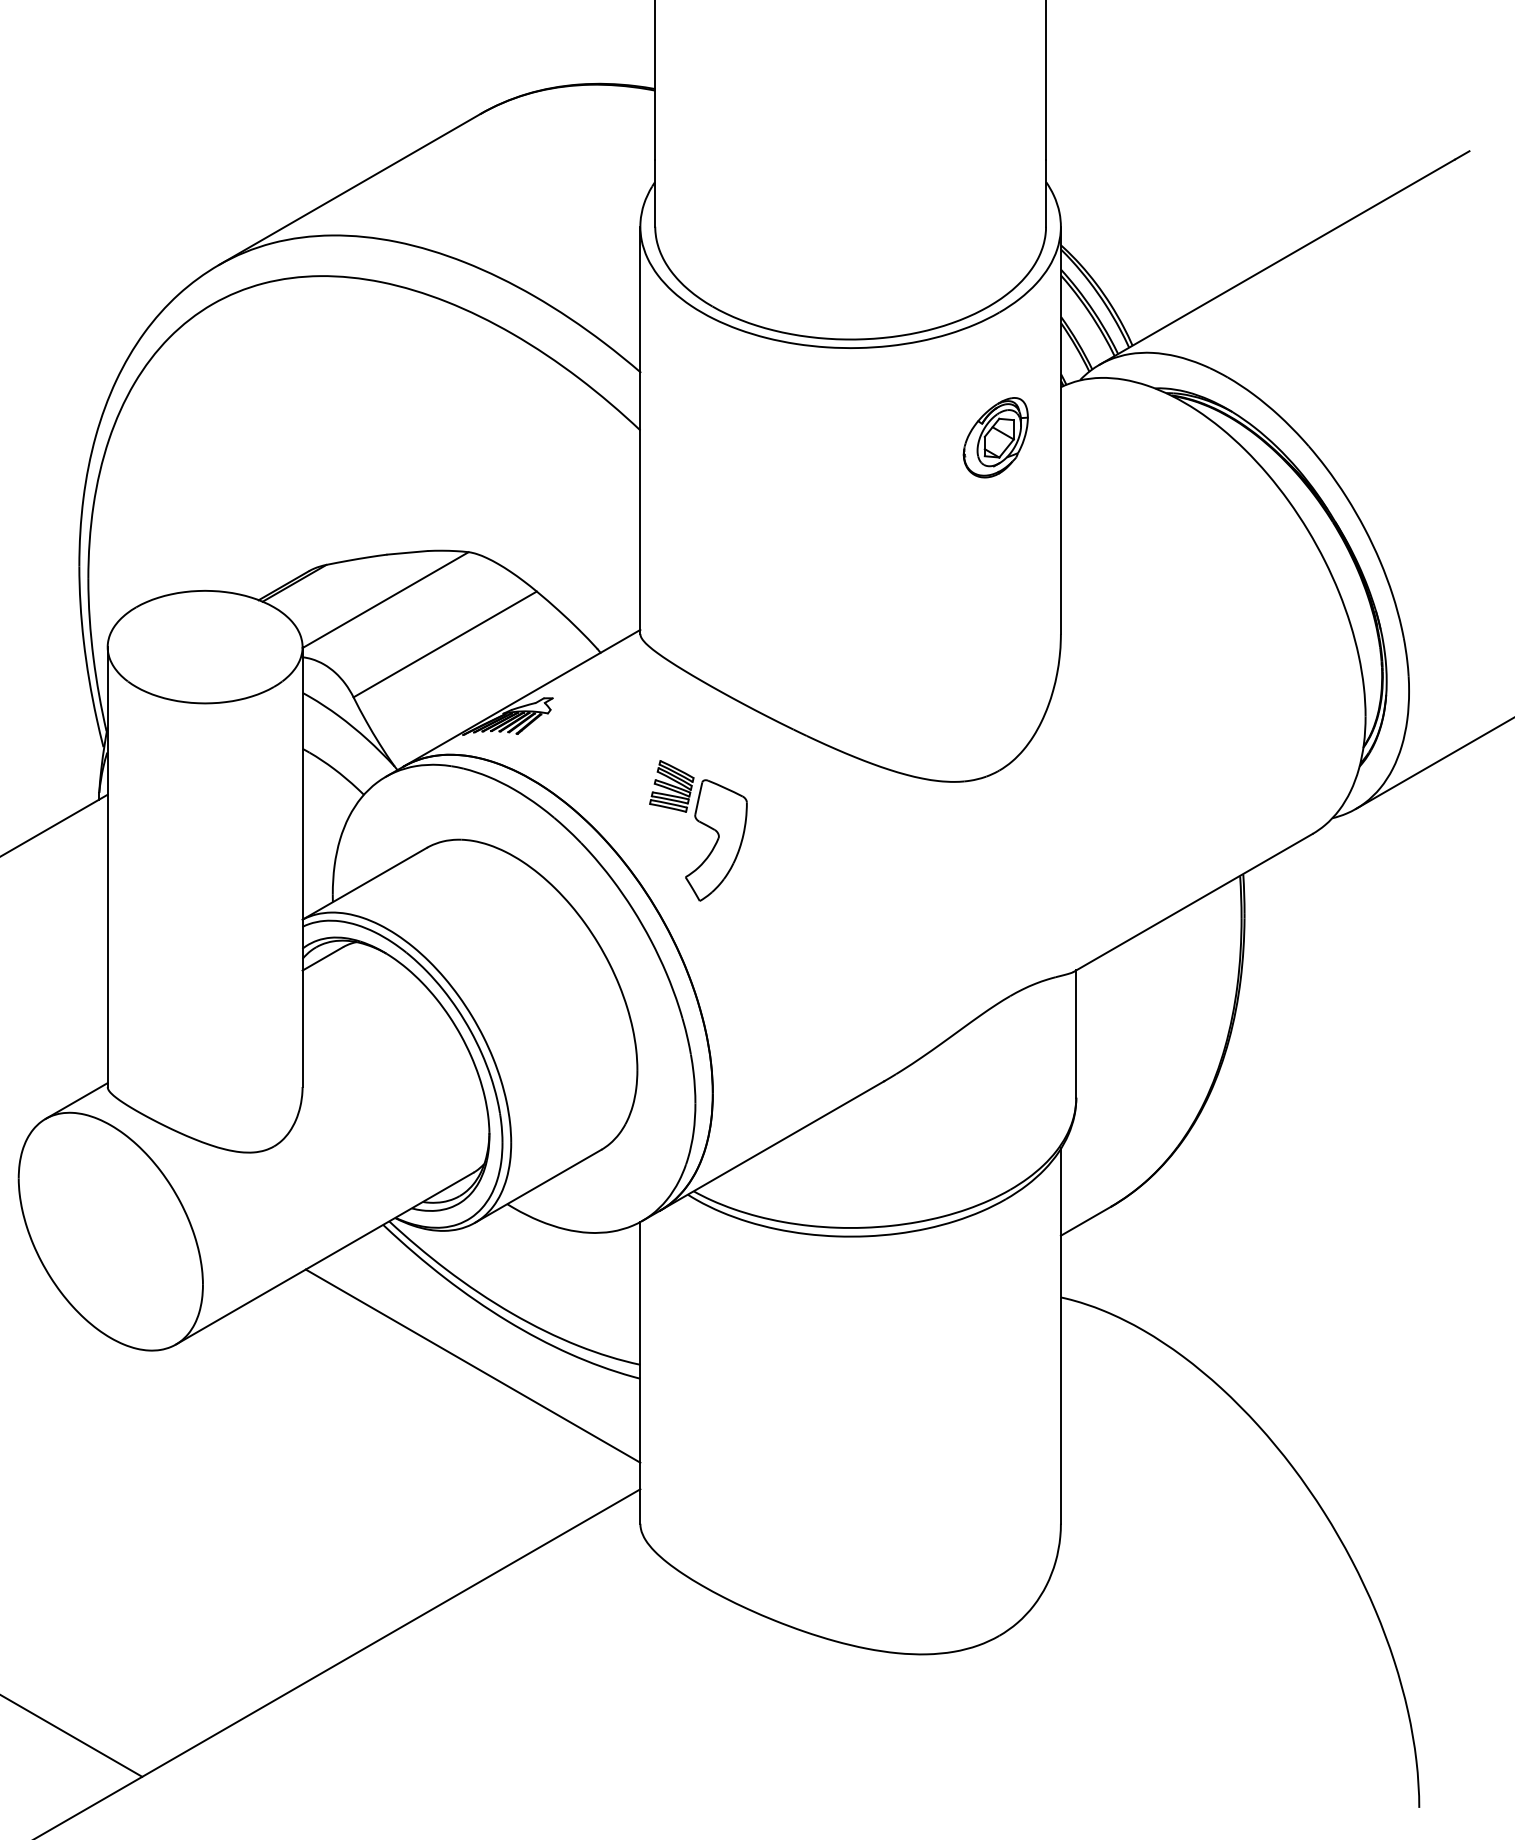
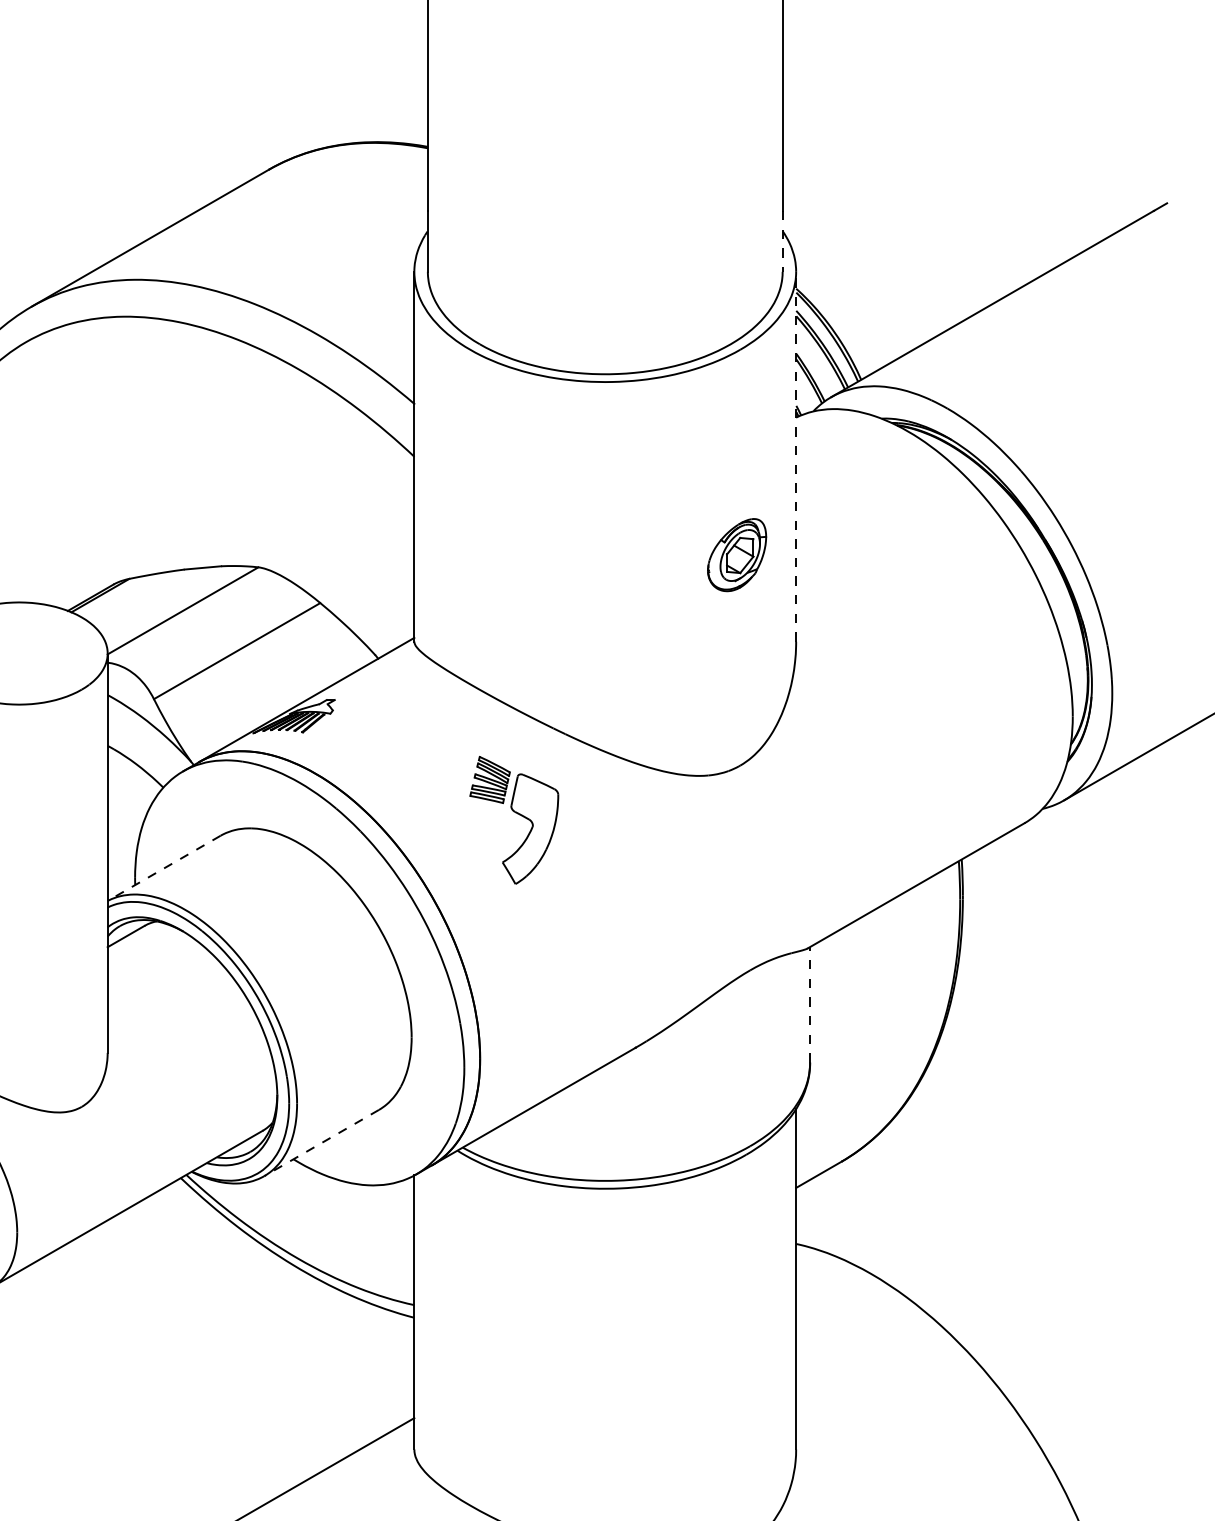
line: (1046, 193) -> (783, 241), solid -> dashed
line: (1060, 430) -> (795, 456), solid -> dashed
part: (995, 437) -> (736, 554), moved
part: (702, 824) -> (517, 814), moved
line: (364, 883) -> (163, 868), solid -> dashed
line: (1076, 1034) -> (810, 1005), solid -> dashed
line: (538, 1186) -> (321, 1143), solid -> dashed
line: (472, 1365) -> (261, 1305), removed

